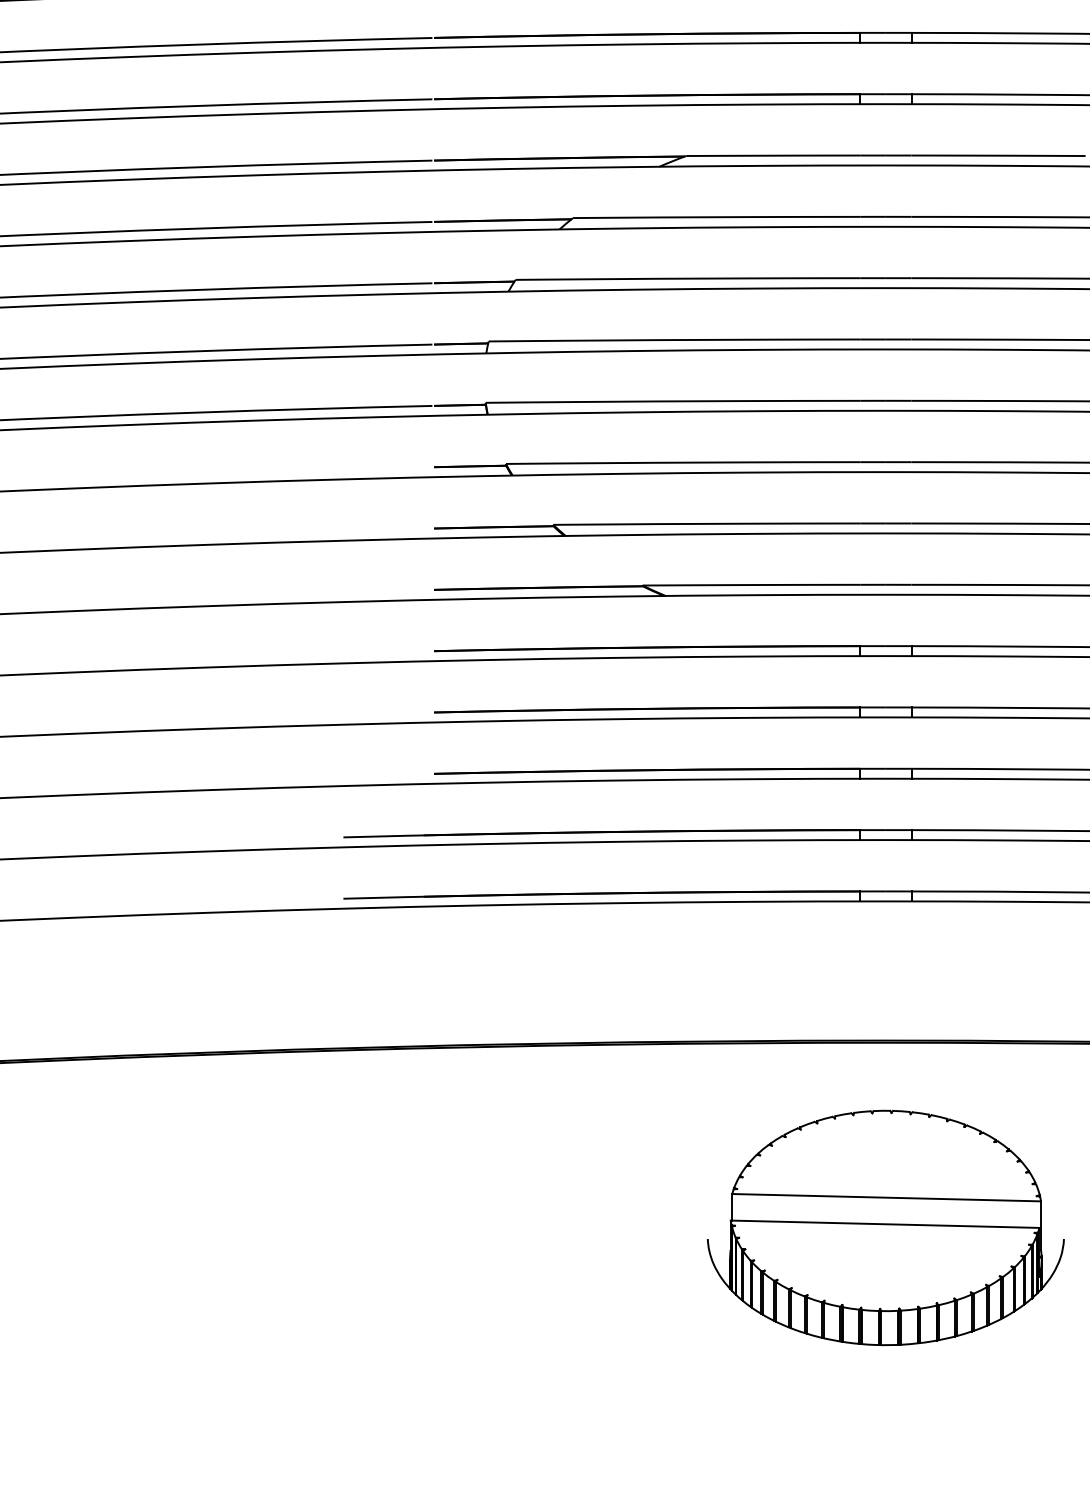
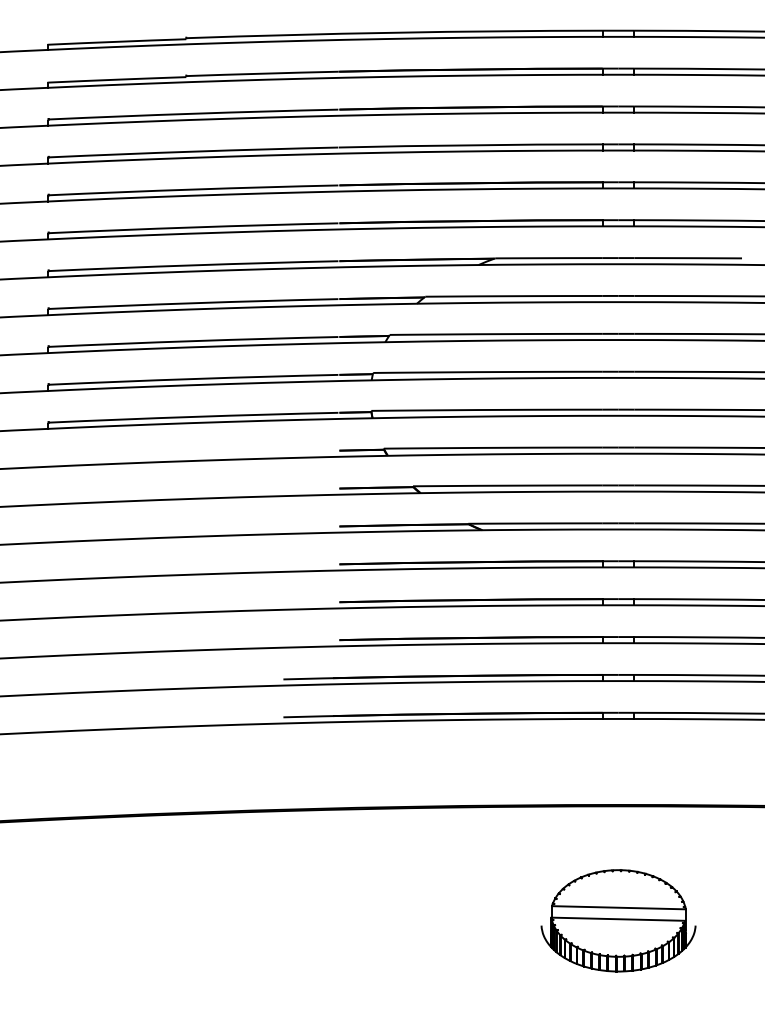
part: (885, 1227) -> (618, 920), size x0.7

